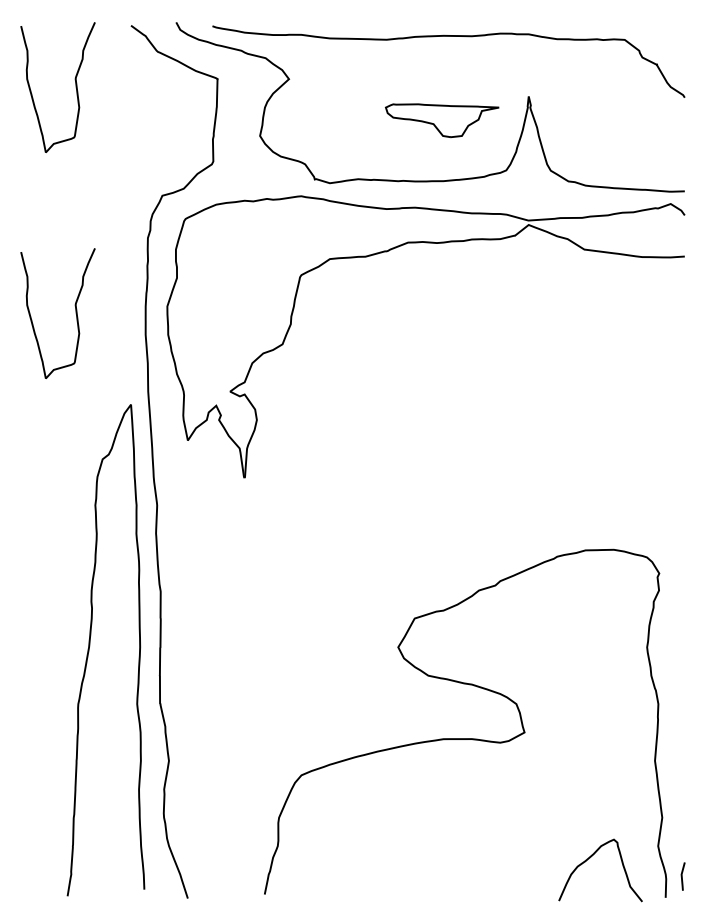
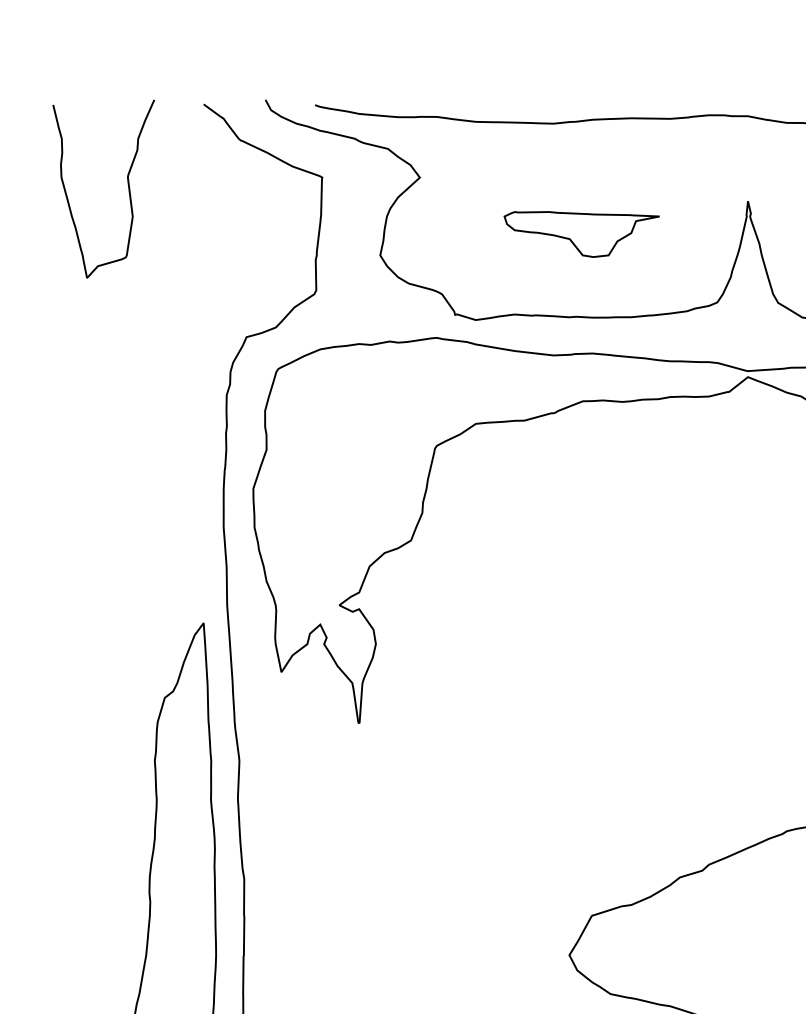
part: (441, 120) -> (580, 234), moved
curve: (75, 313) -> (127, 498), removed

